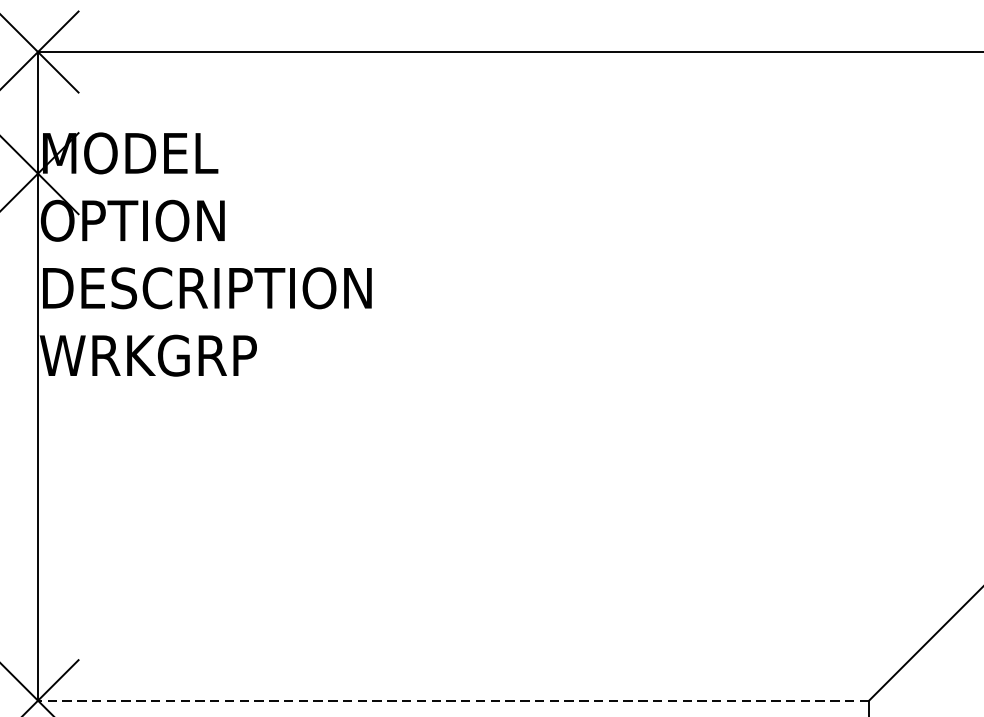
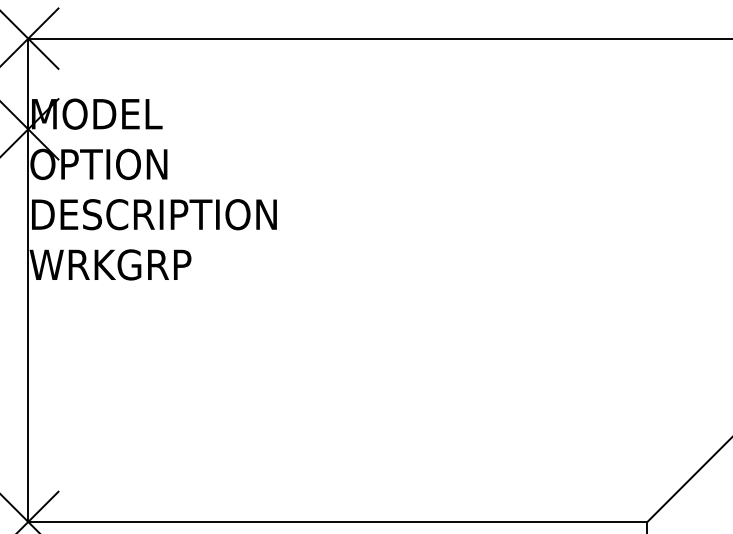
line: (453, 700) -> (337, 521), dashed -> solid

